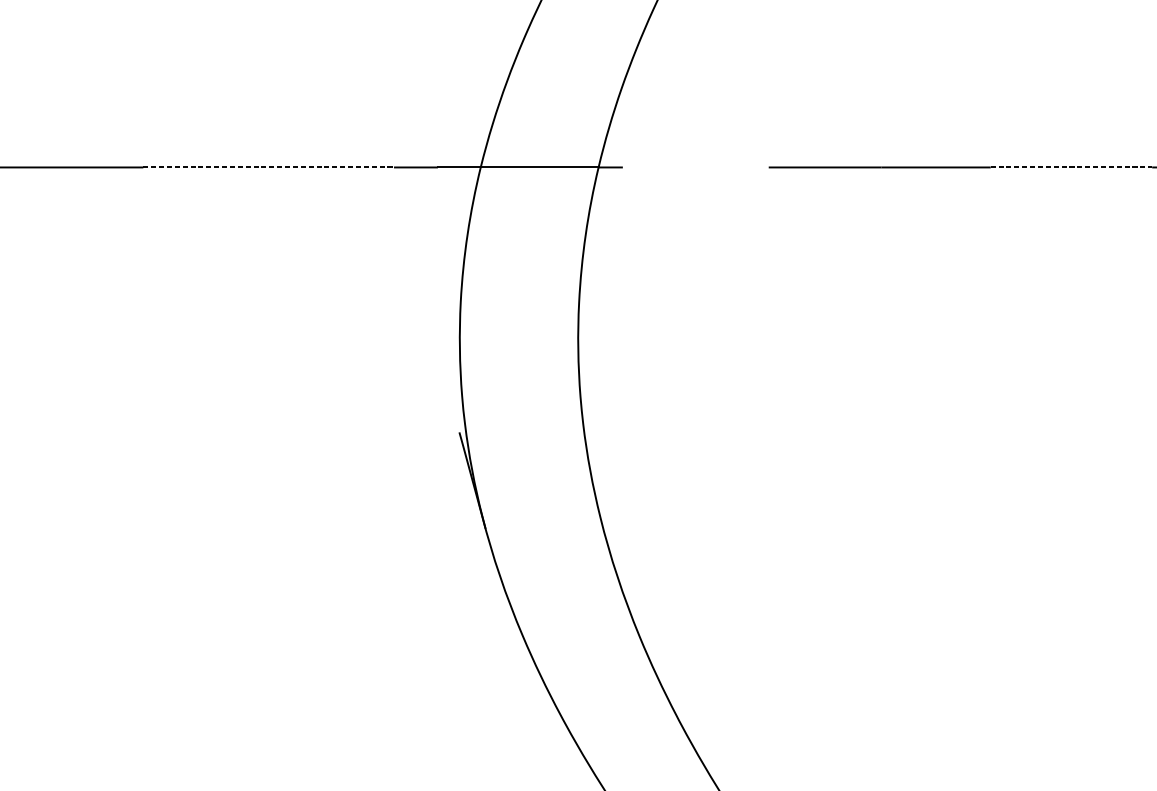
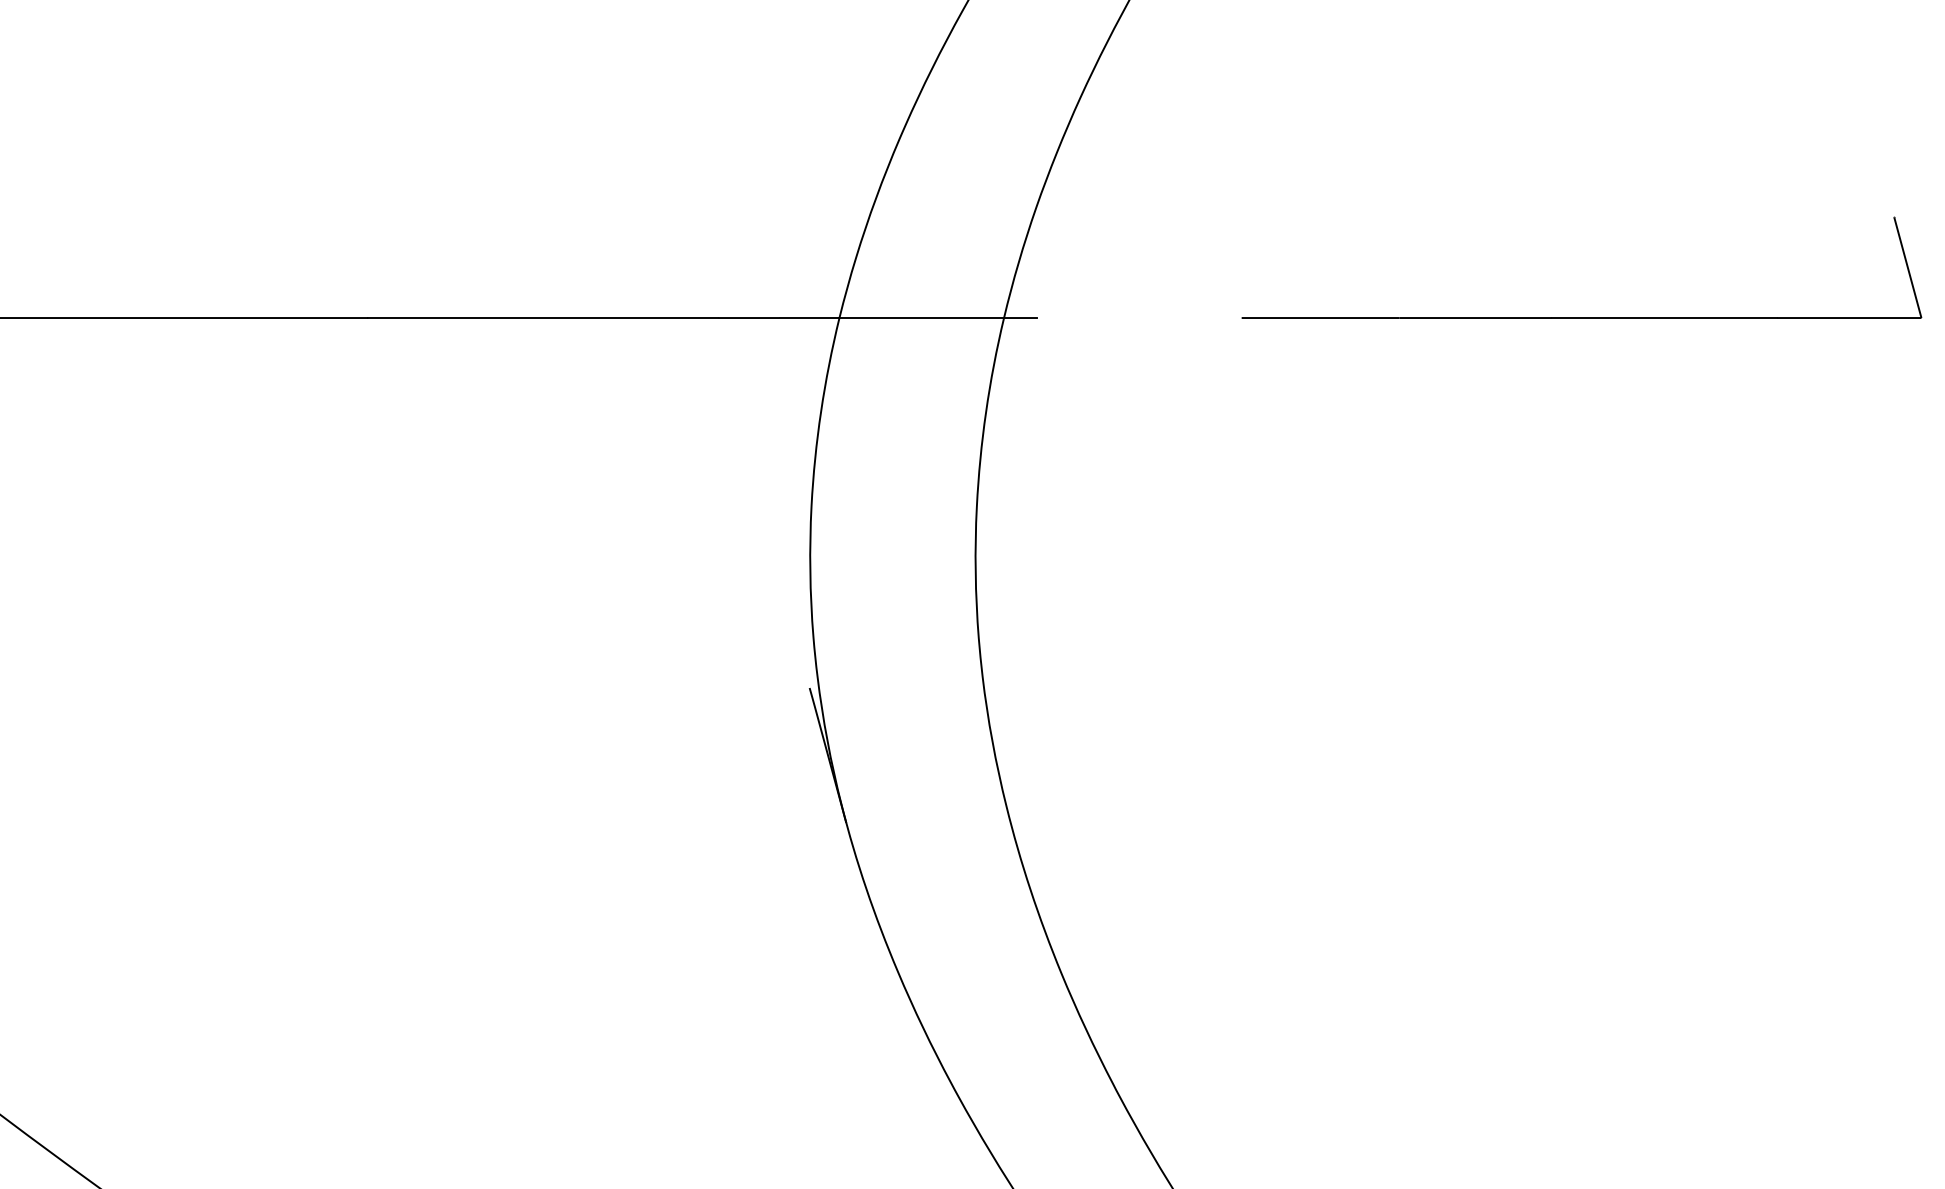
line: (268, 167) -> (543, 318), dashed -> solid
line: (1071, 167) -> (1664, 318), dashed -> solid

